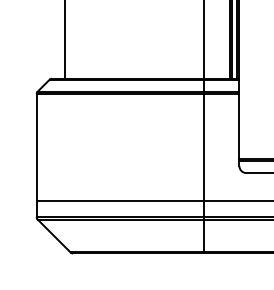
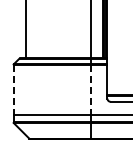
line: (36, 146) -> (13, 89), solid -> dashed
line: (205, 146) -> (91, 89), solid -> dashed

